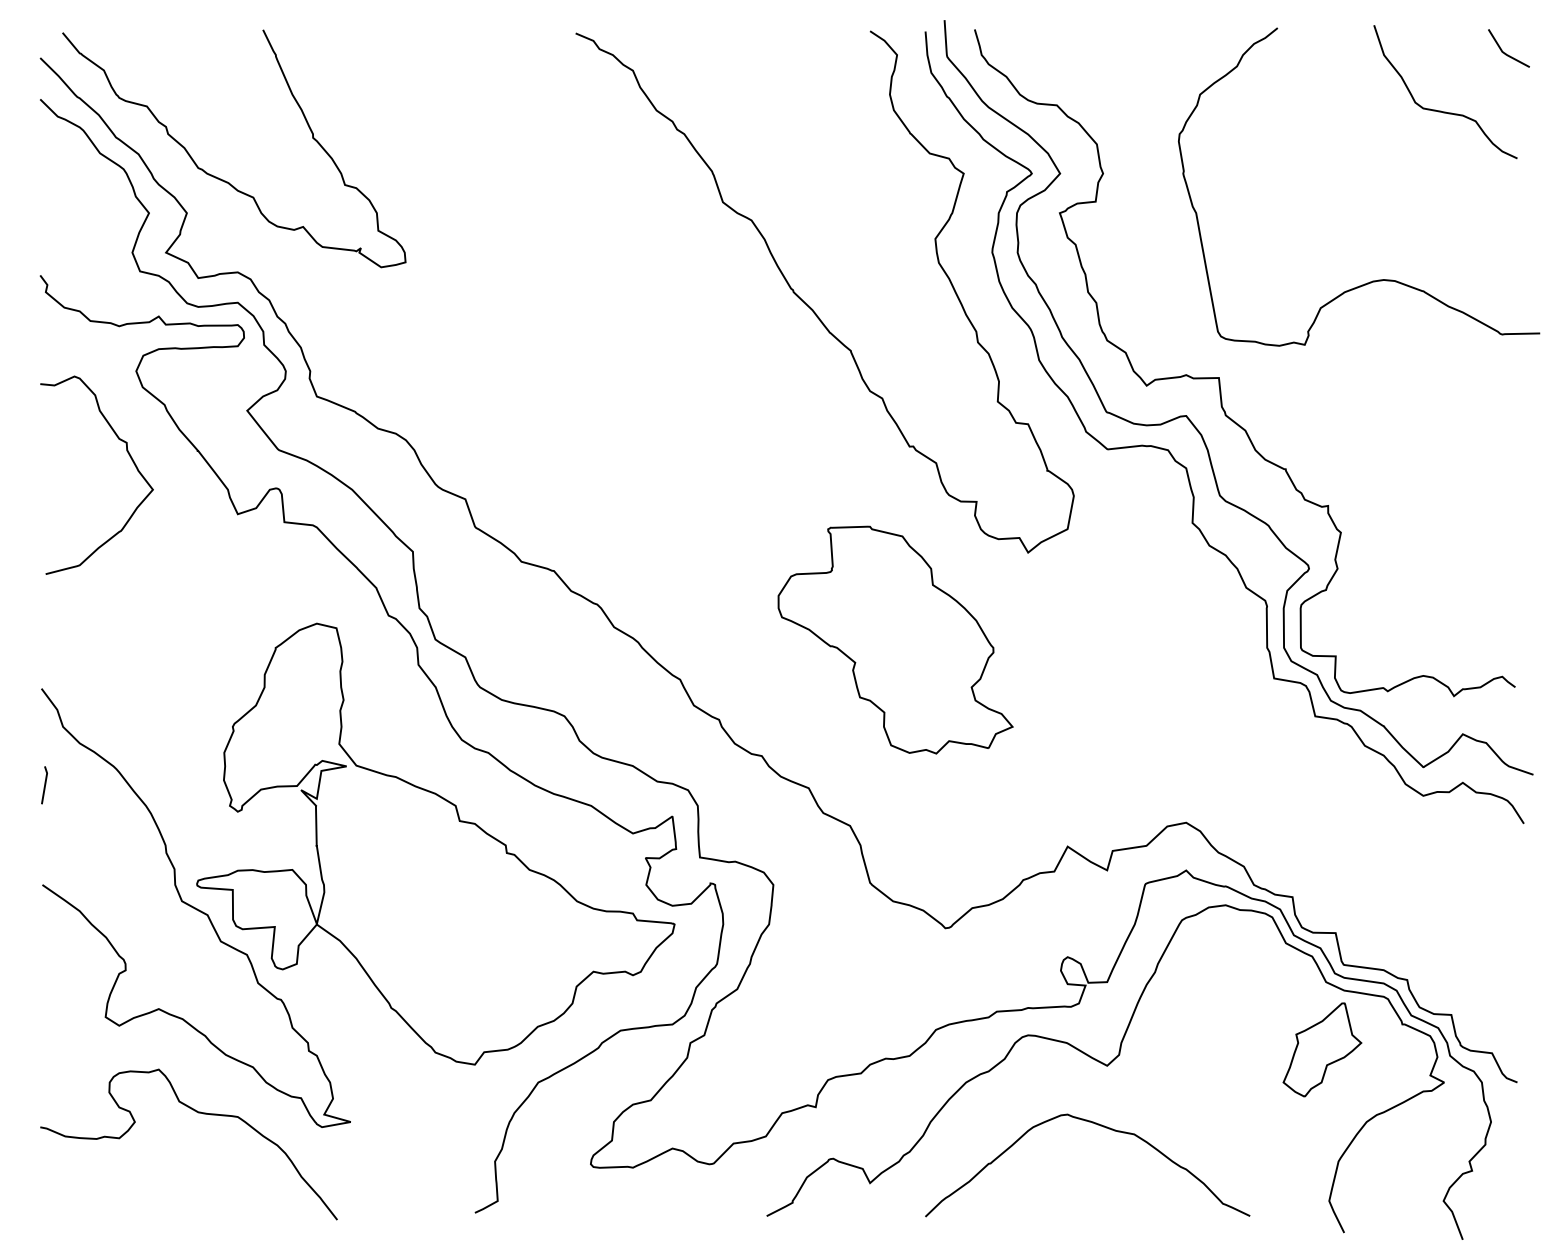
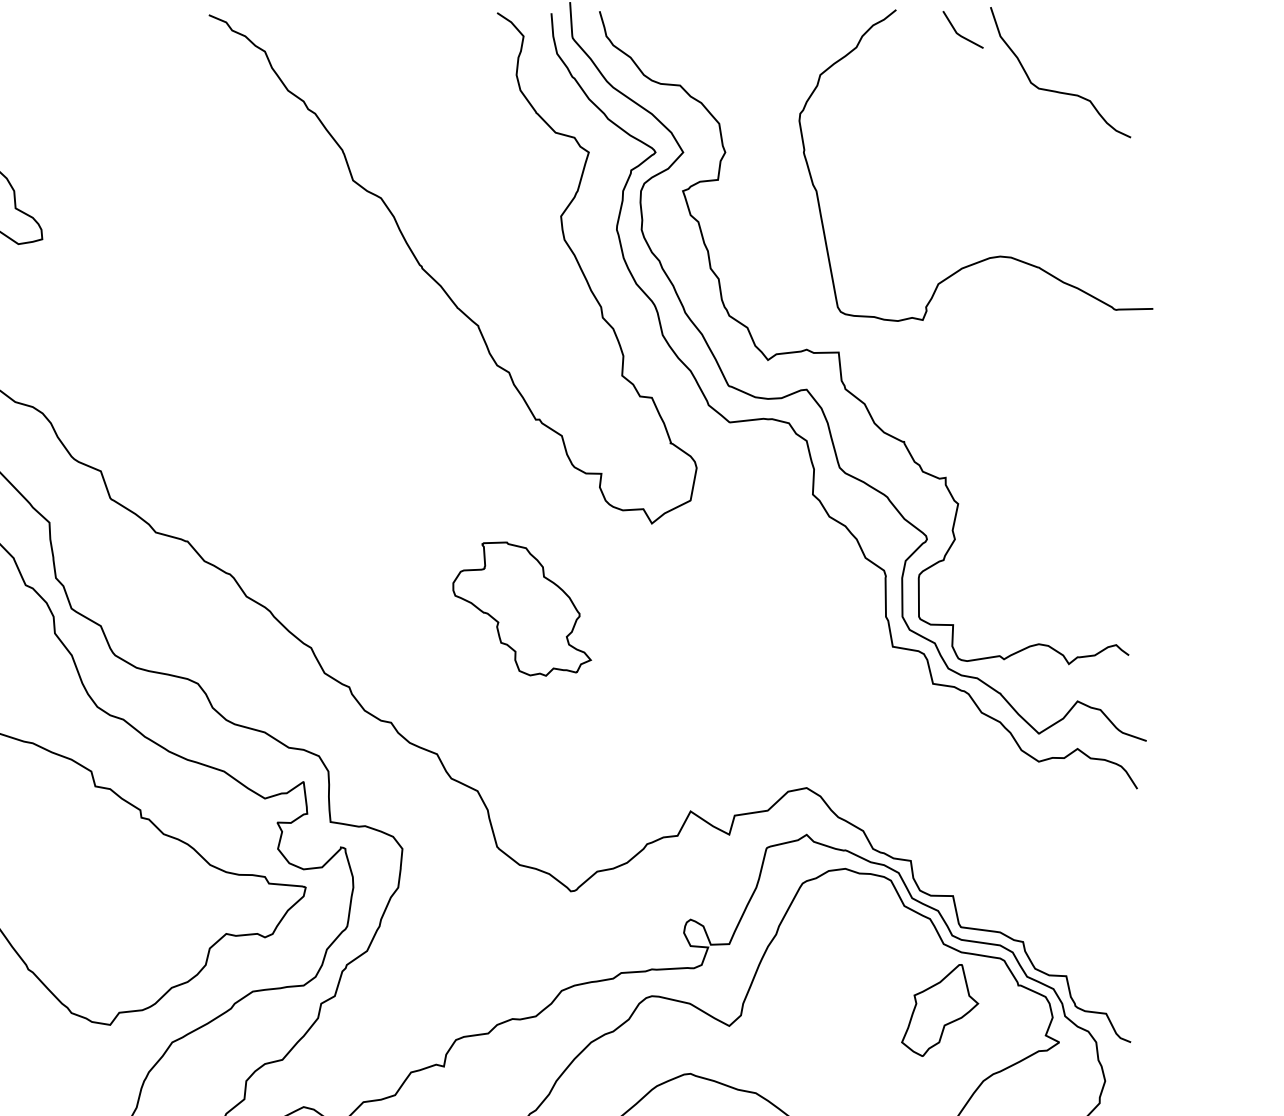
line: (1505, 52) -> (959, 33), moved
part: (895, 639) -> (522, 608), size x0.6

